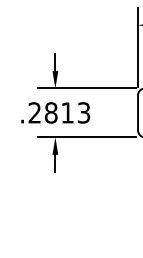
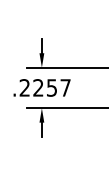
text: (67, 112) -> (51, 87), .2813 -> .2257

